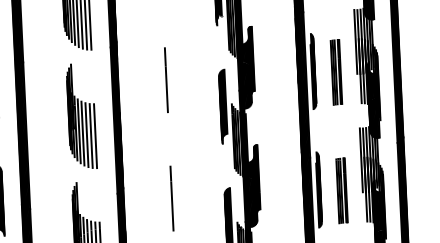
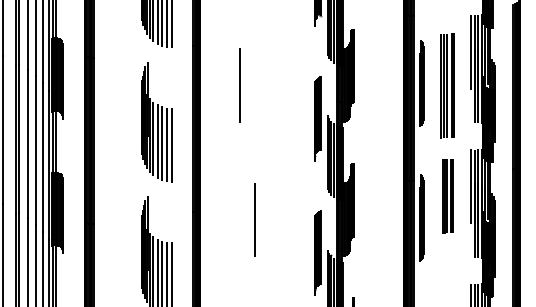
part: (336, 72) -> (447, 85), size x1.4
line: (166, 80) -> (239, 85), moved
part: (341, 191) -> (447, 196), moved

